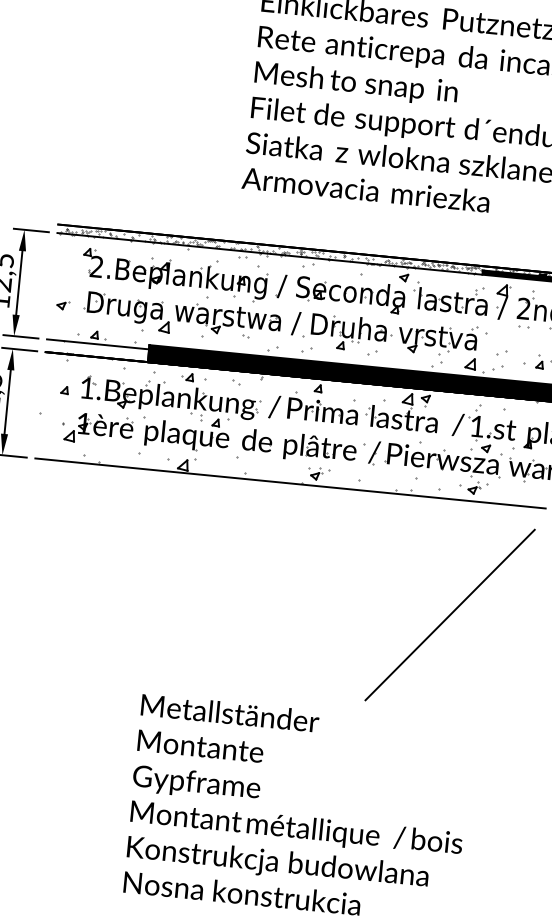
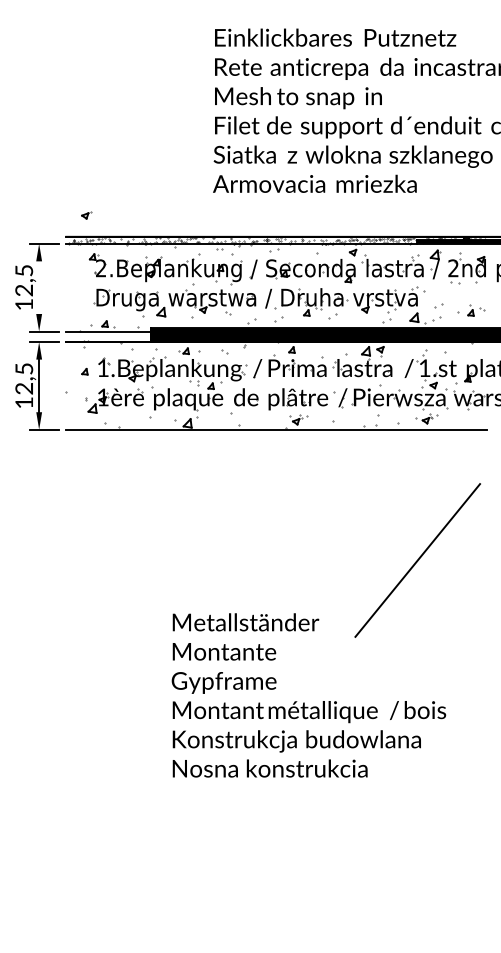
line: (19, 282) -> (39, 287), removed
part: (62, 305) -> (86, 215), moved
line: (449, 615) -> (417, 560), moved

